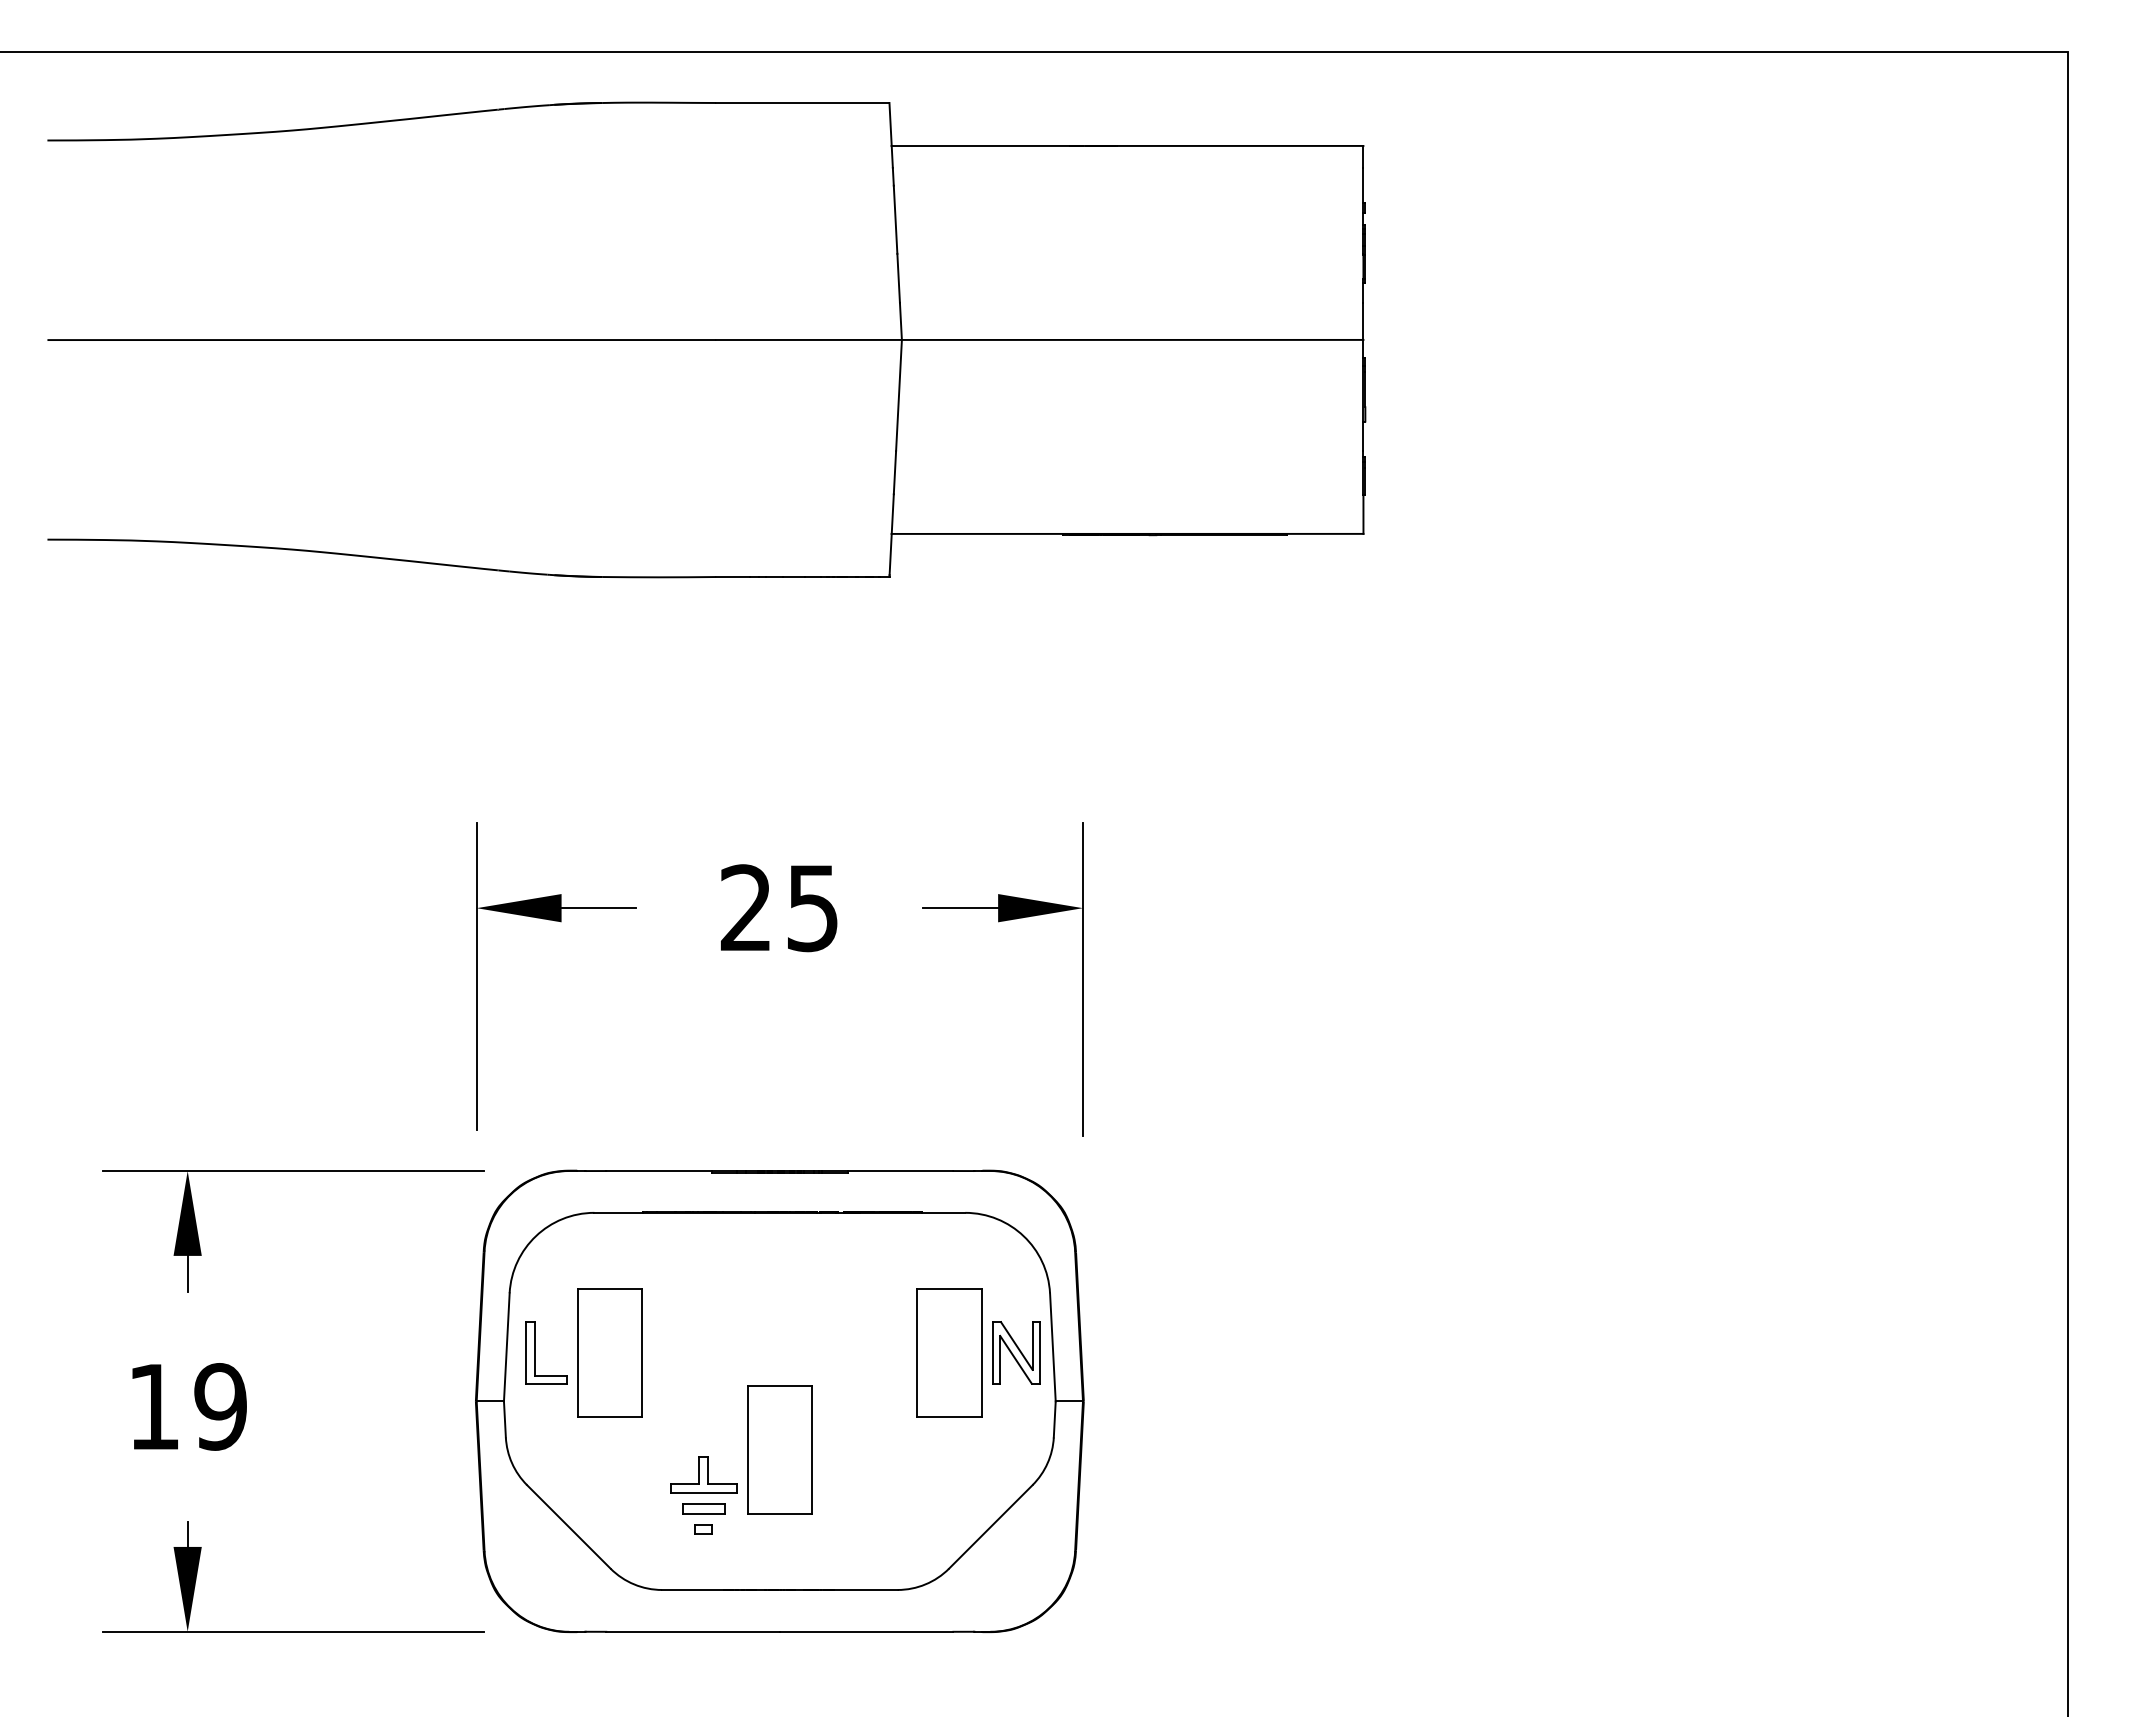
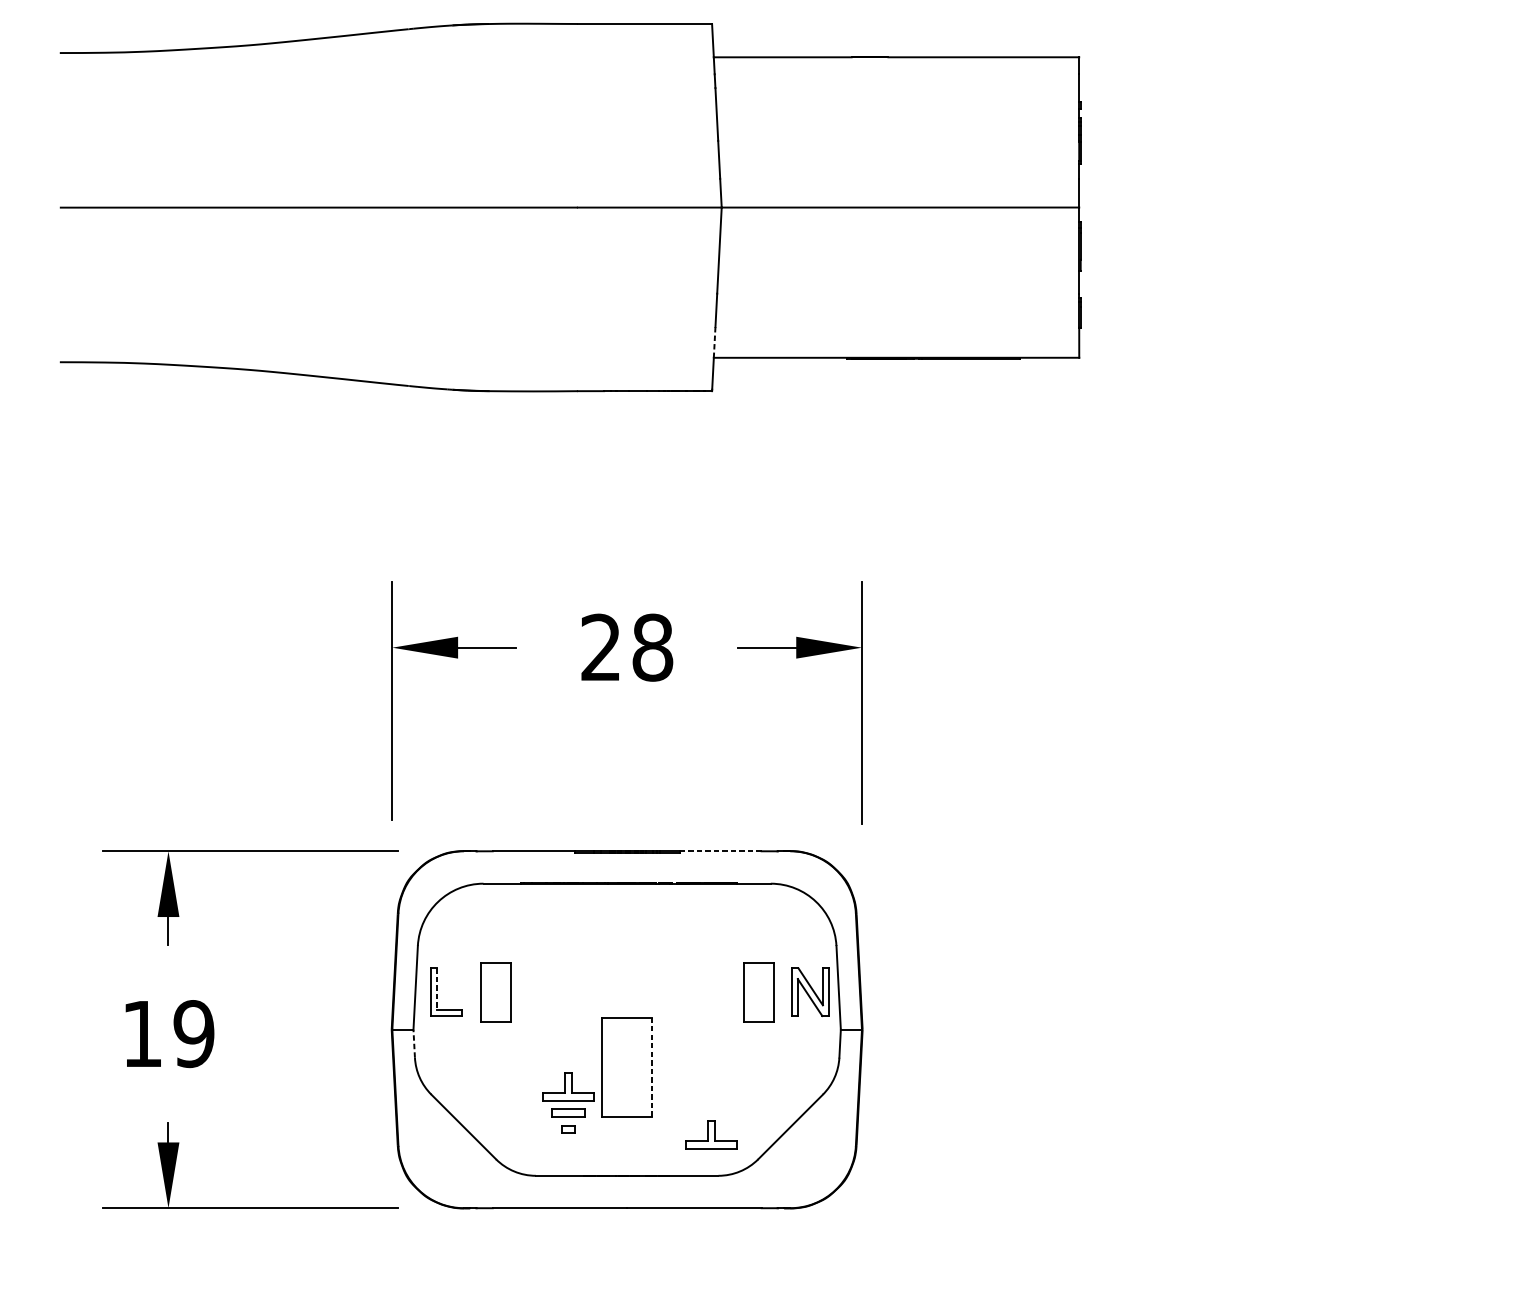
line: (892, 514) -> (714, 342), solid -> dashed
text: (813, 908) -> (653, 647), 25 -> 28
line: (900, 1171) -> (720, 851), solid -> dashed
line: (534, 1349) -> (437, 989), solid -> dashed
part: (609, 1352) -> (495, 991), size x0.6
part: (949, 1352) -> (758, 991), size x0.6
line: (504, 1418) -> (413, 1042), solid -> dashed
line: (811, 1449) -> (651, 1067), solid -> dashed
part: (888, 1536) -> (711, 1134), added

